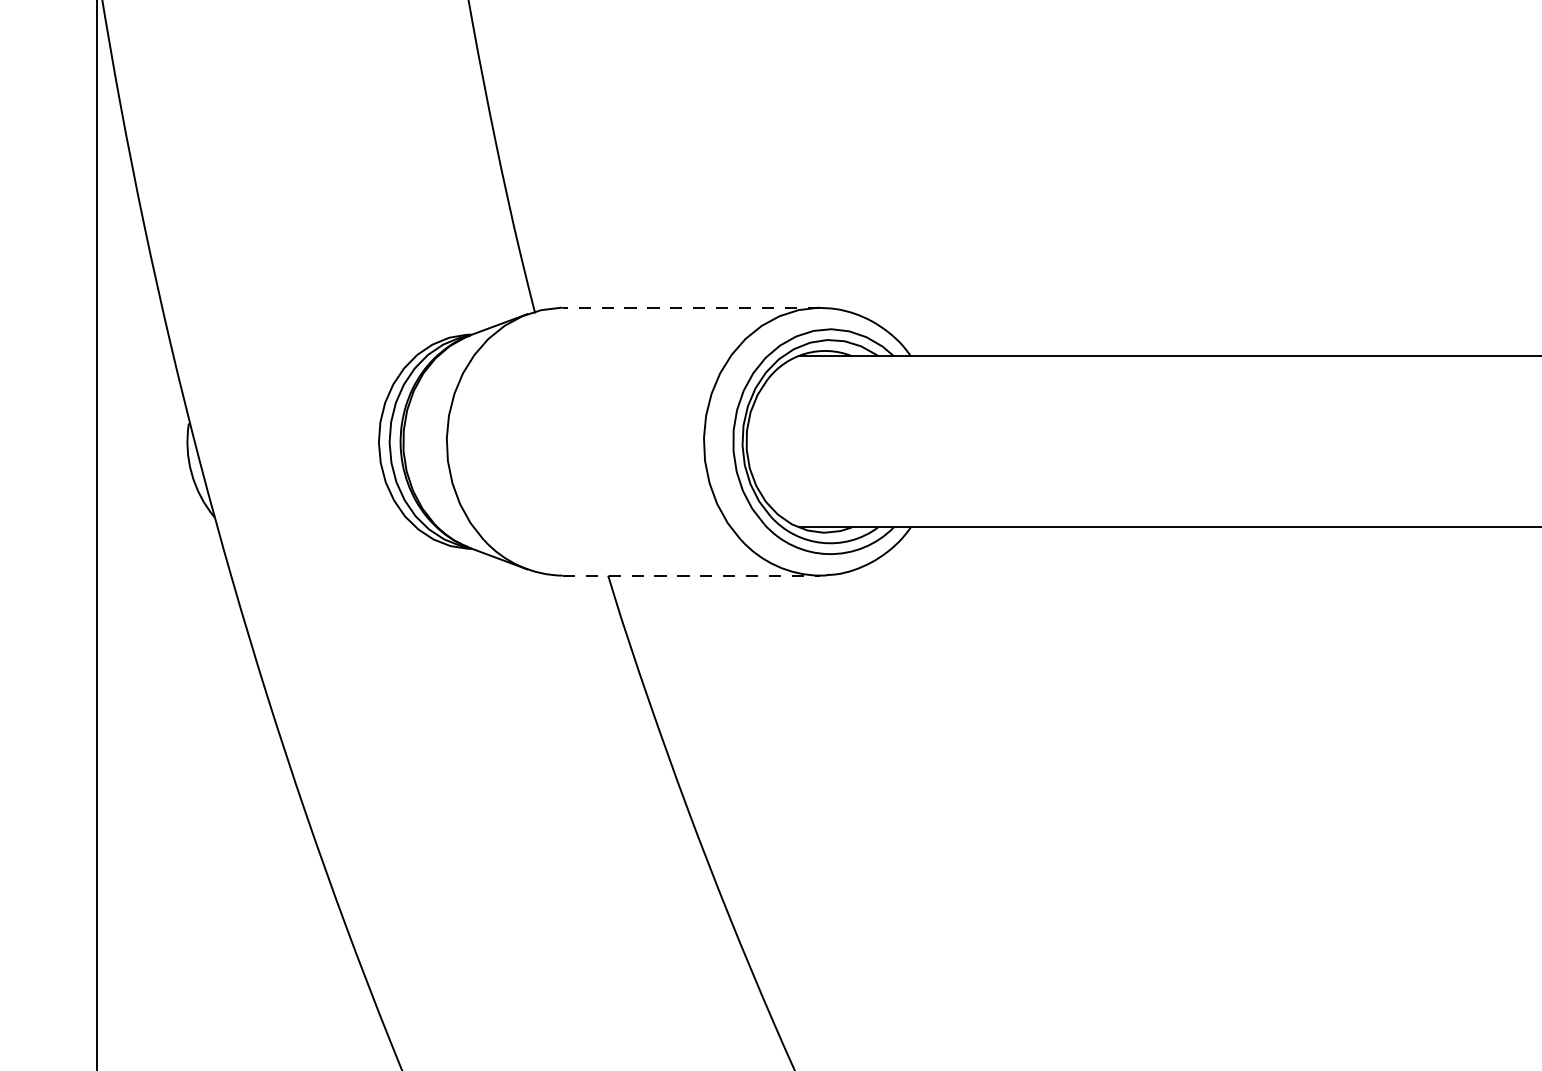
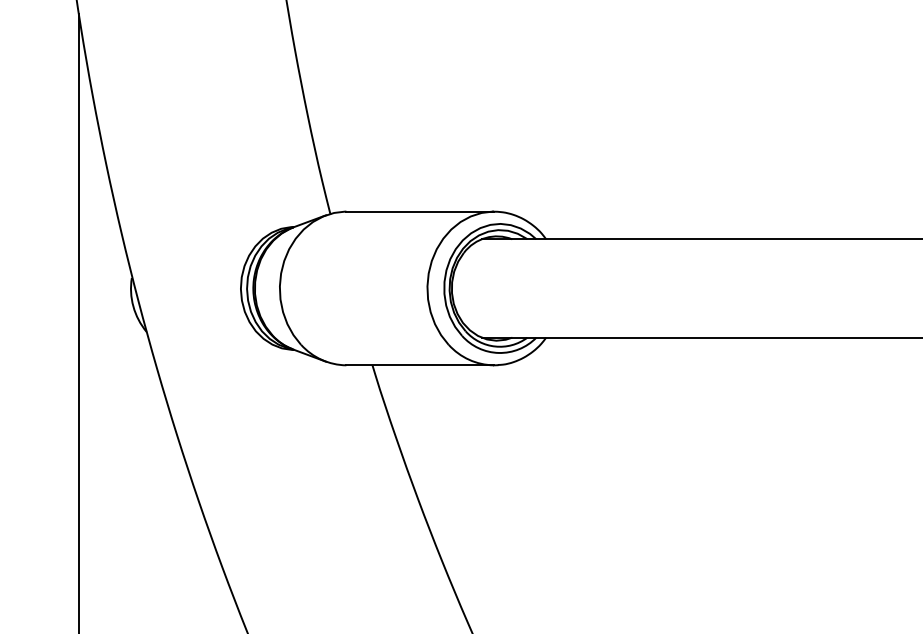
line: (691, 307) -> (420, 211), dashed -> solid
line: (691, 575) -> (420, 365), dashed -> solid

